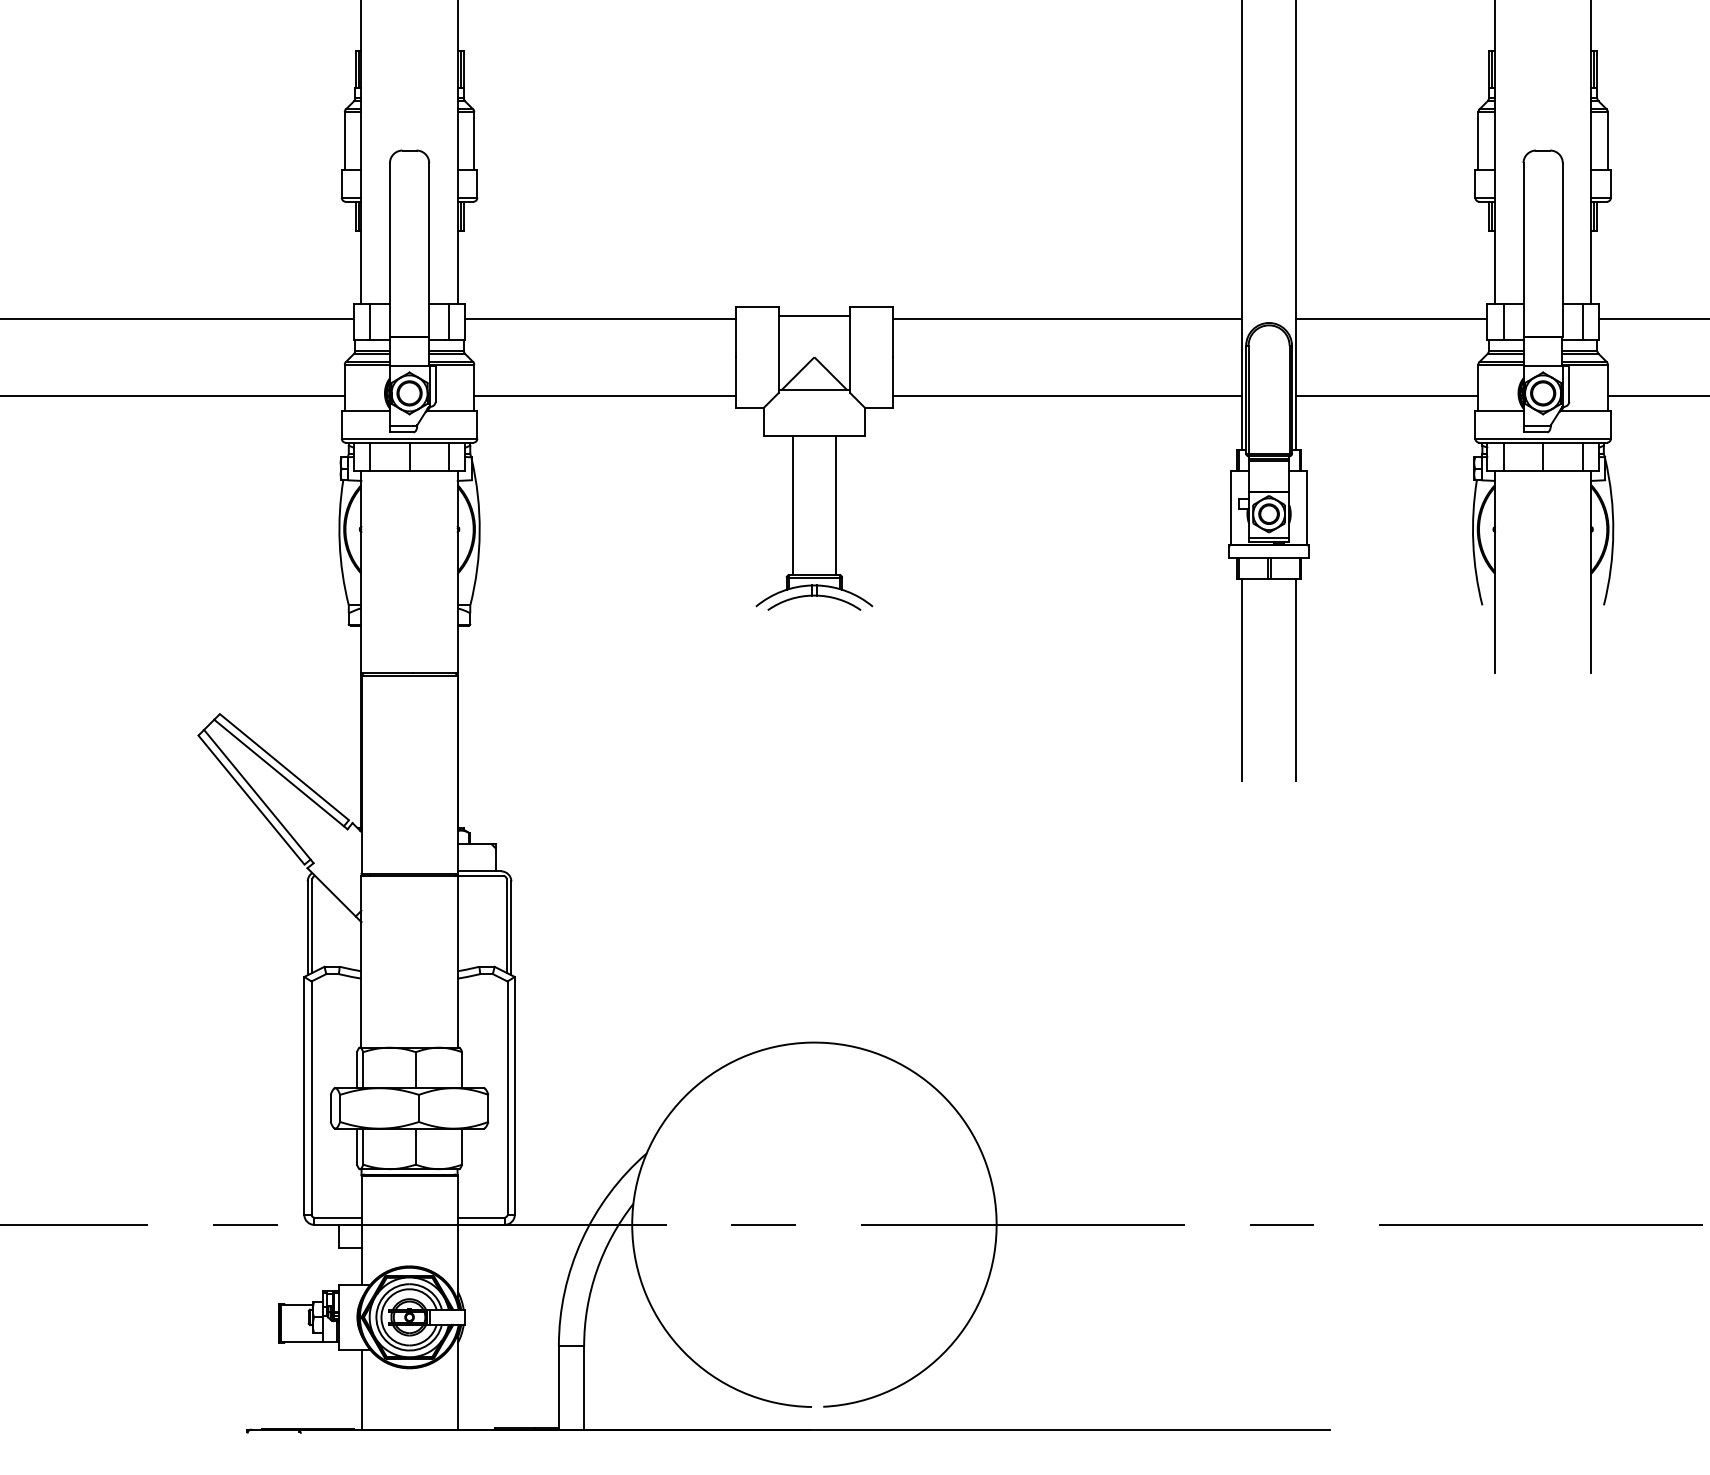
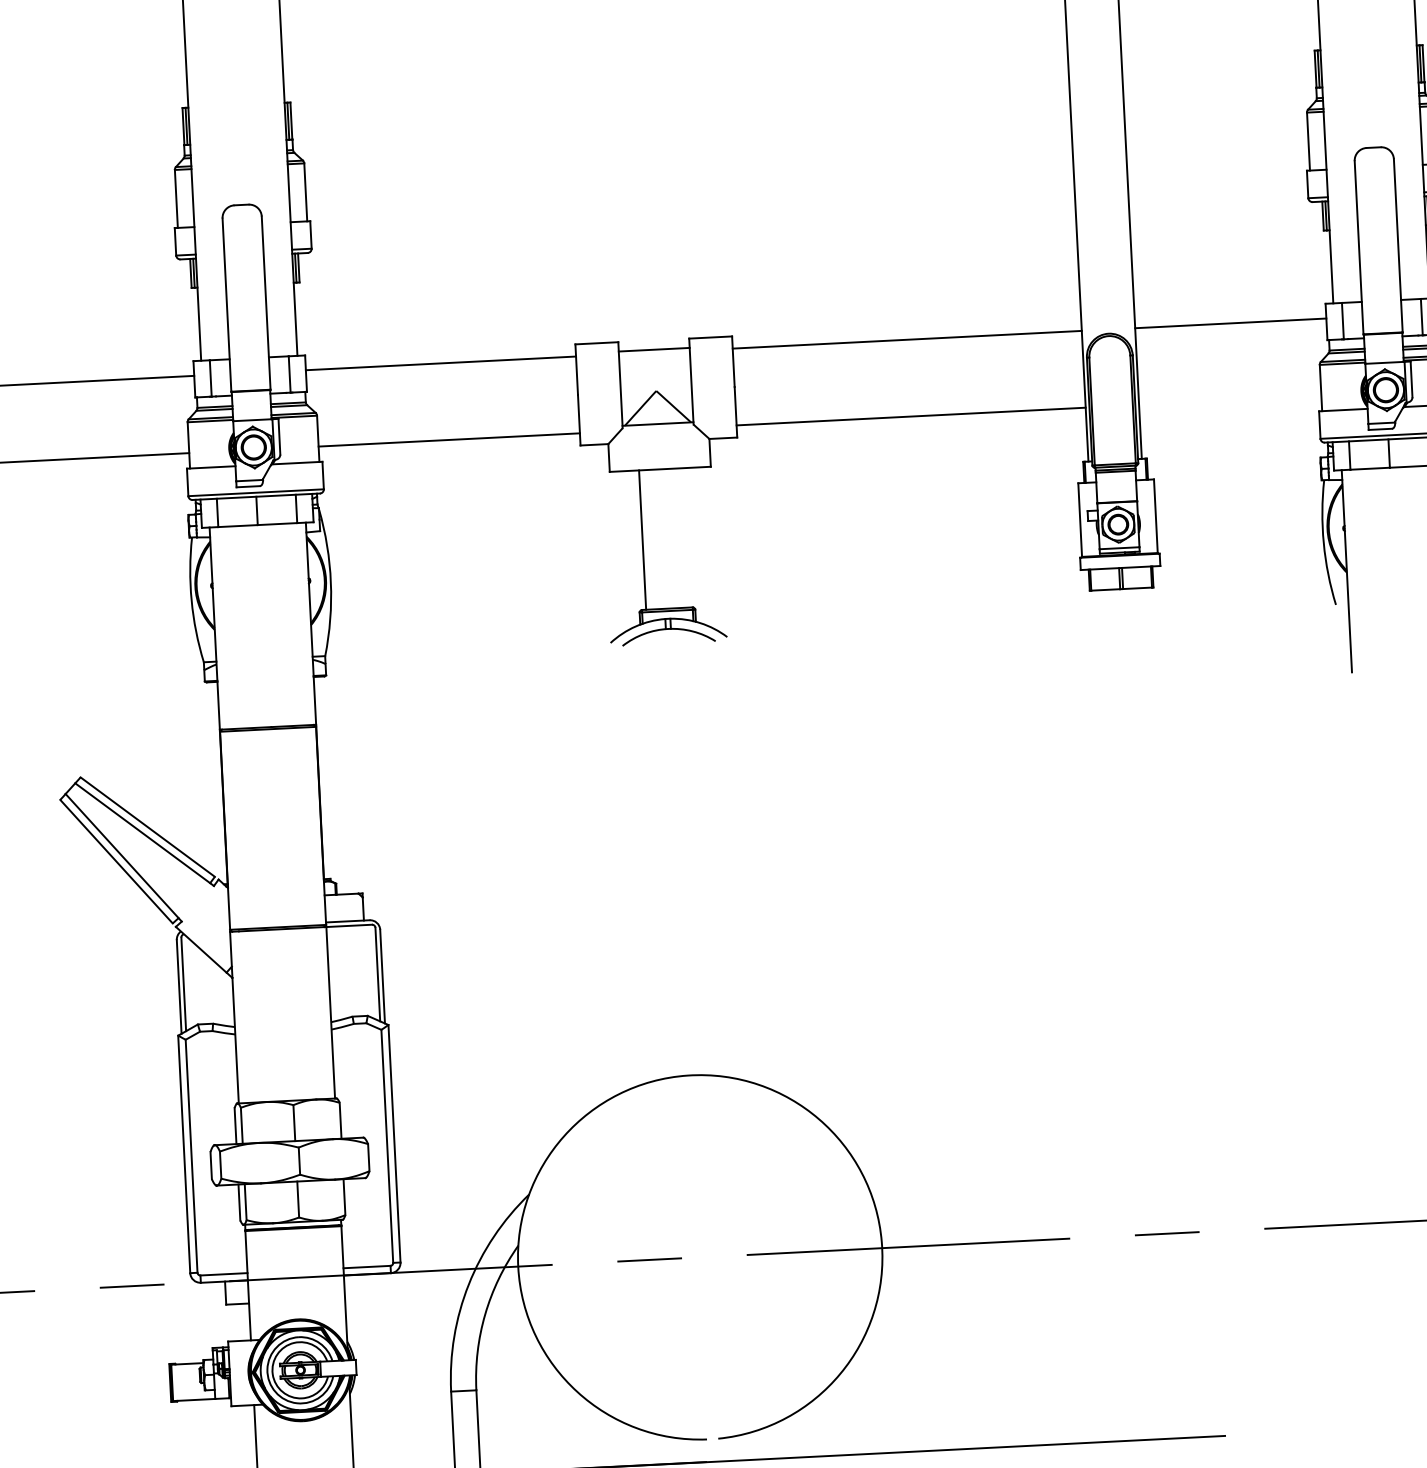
line: (1386, 395) -> (1229, 400), removed
line: (835, 505) -> (684, 537), removed
line: (1242, 679) -> (1100, 691), removed
line: (1295, 679) -> (1153, 688), removed

